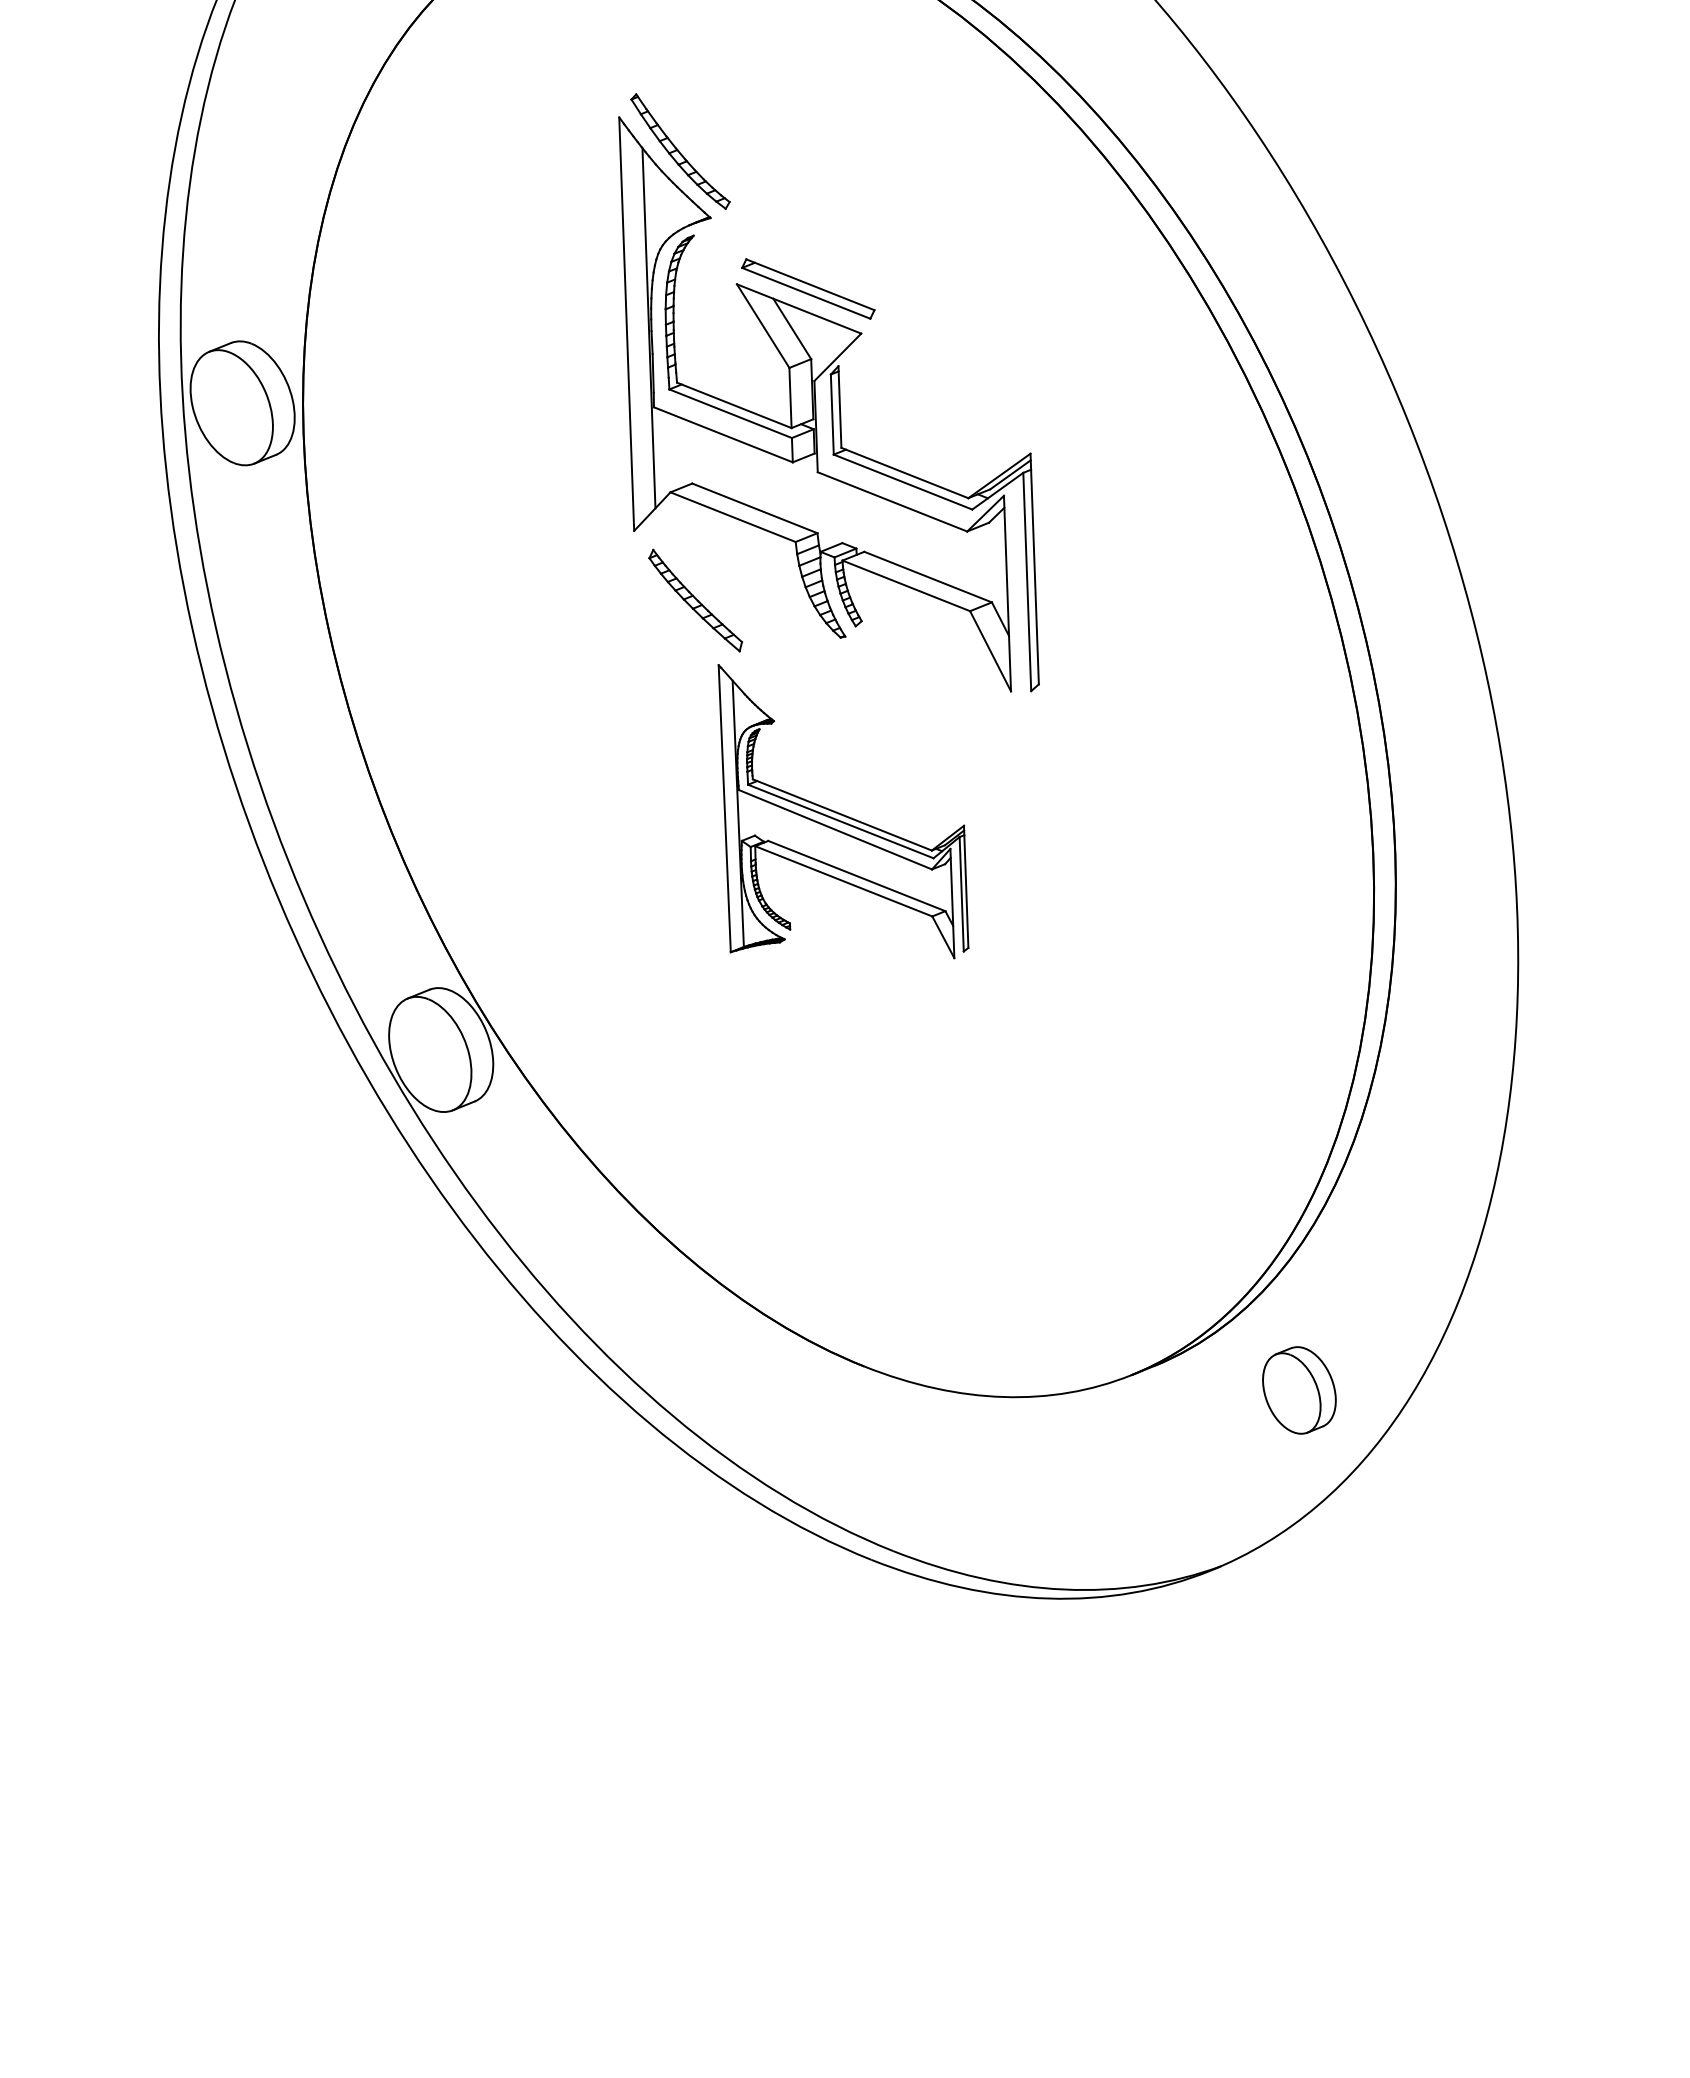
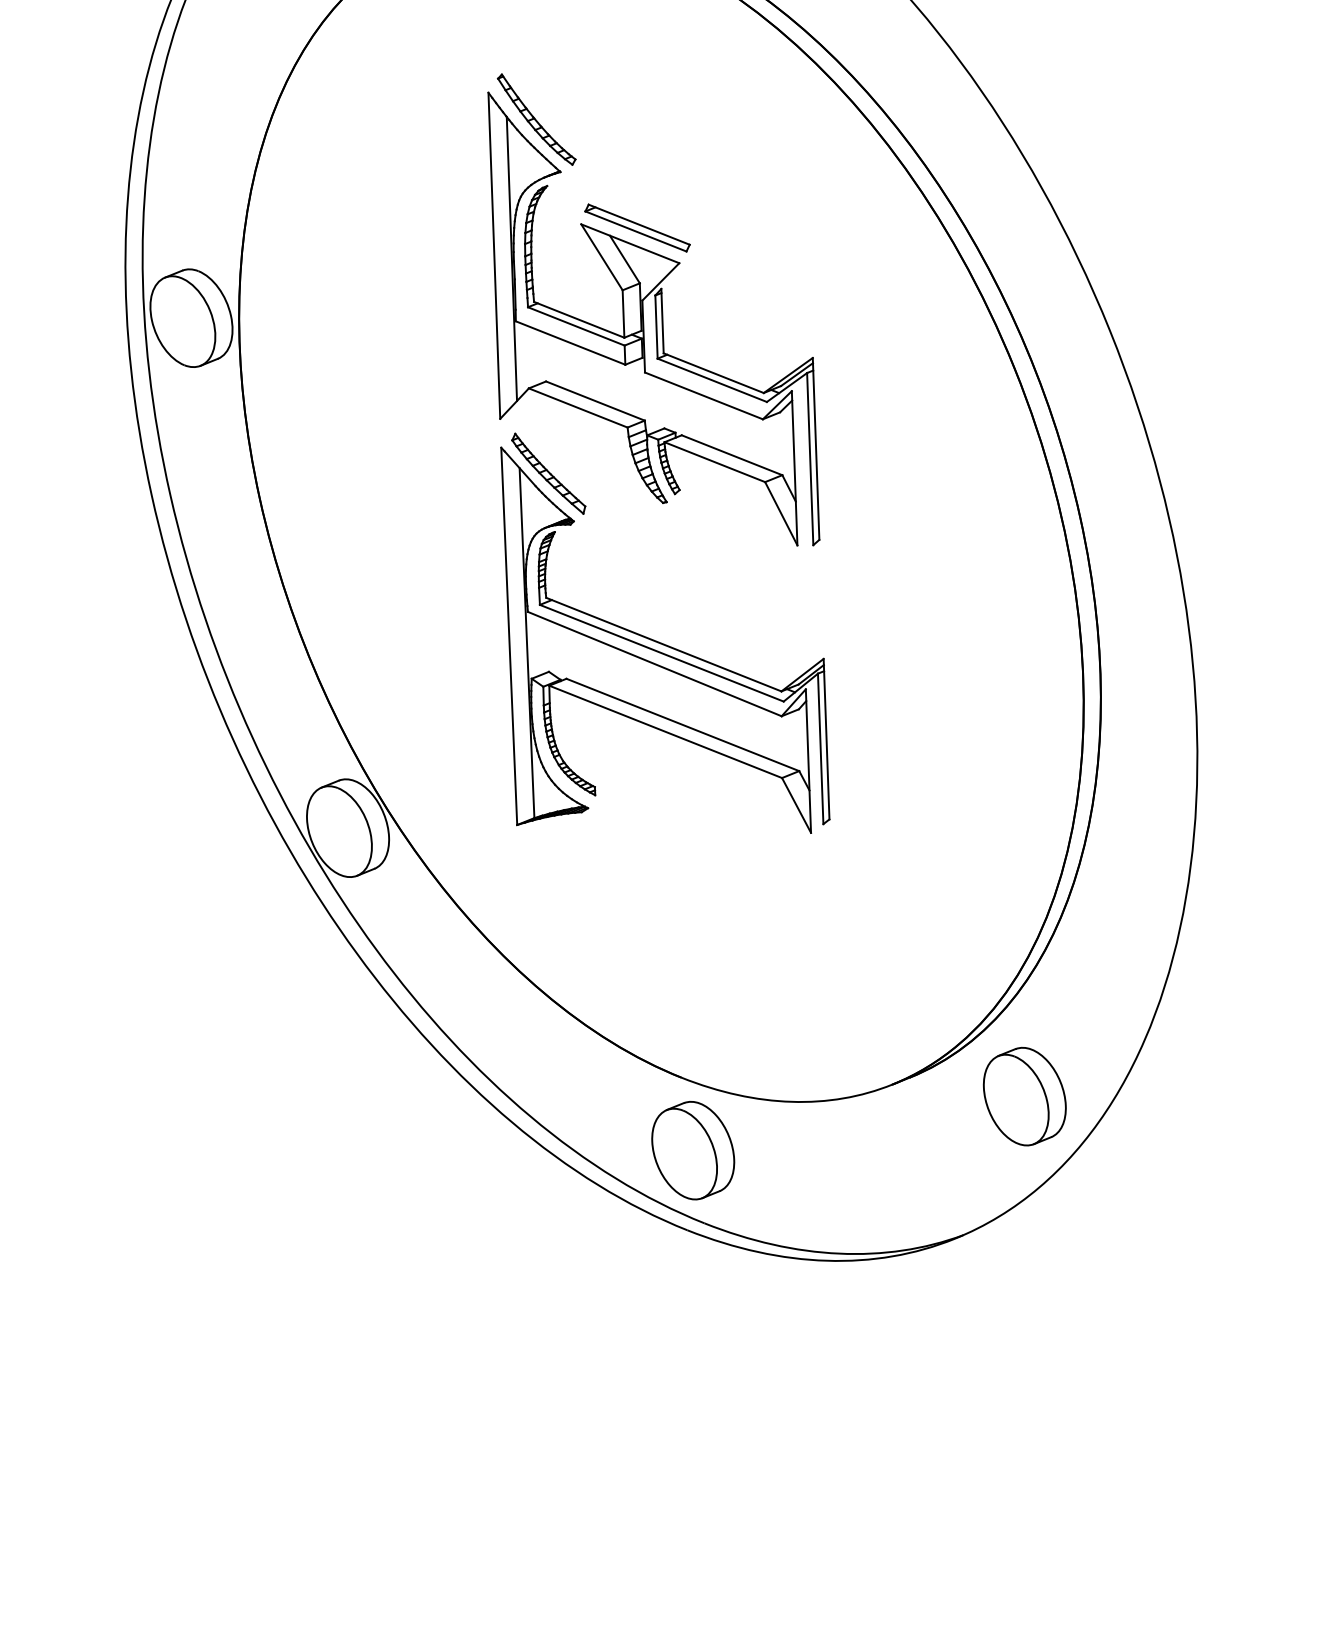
part: (843, 811) -> (665, 640), size x1.67
part: (1299, 1390) -> (1024, 1096), size x1.43
part: (878, 1458) -> (692, 1150), added

